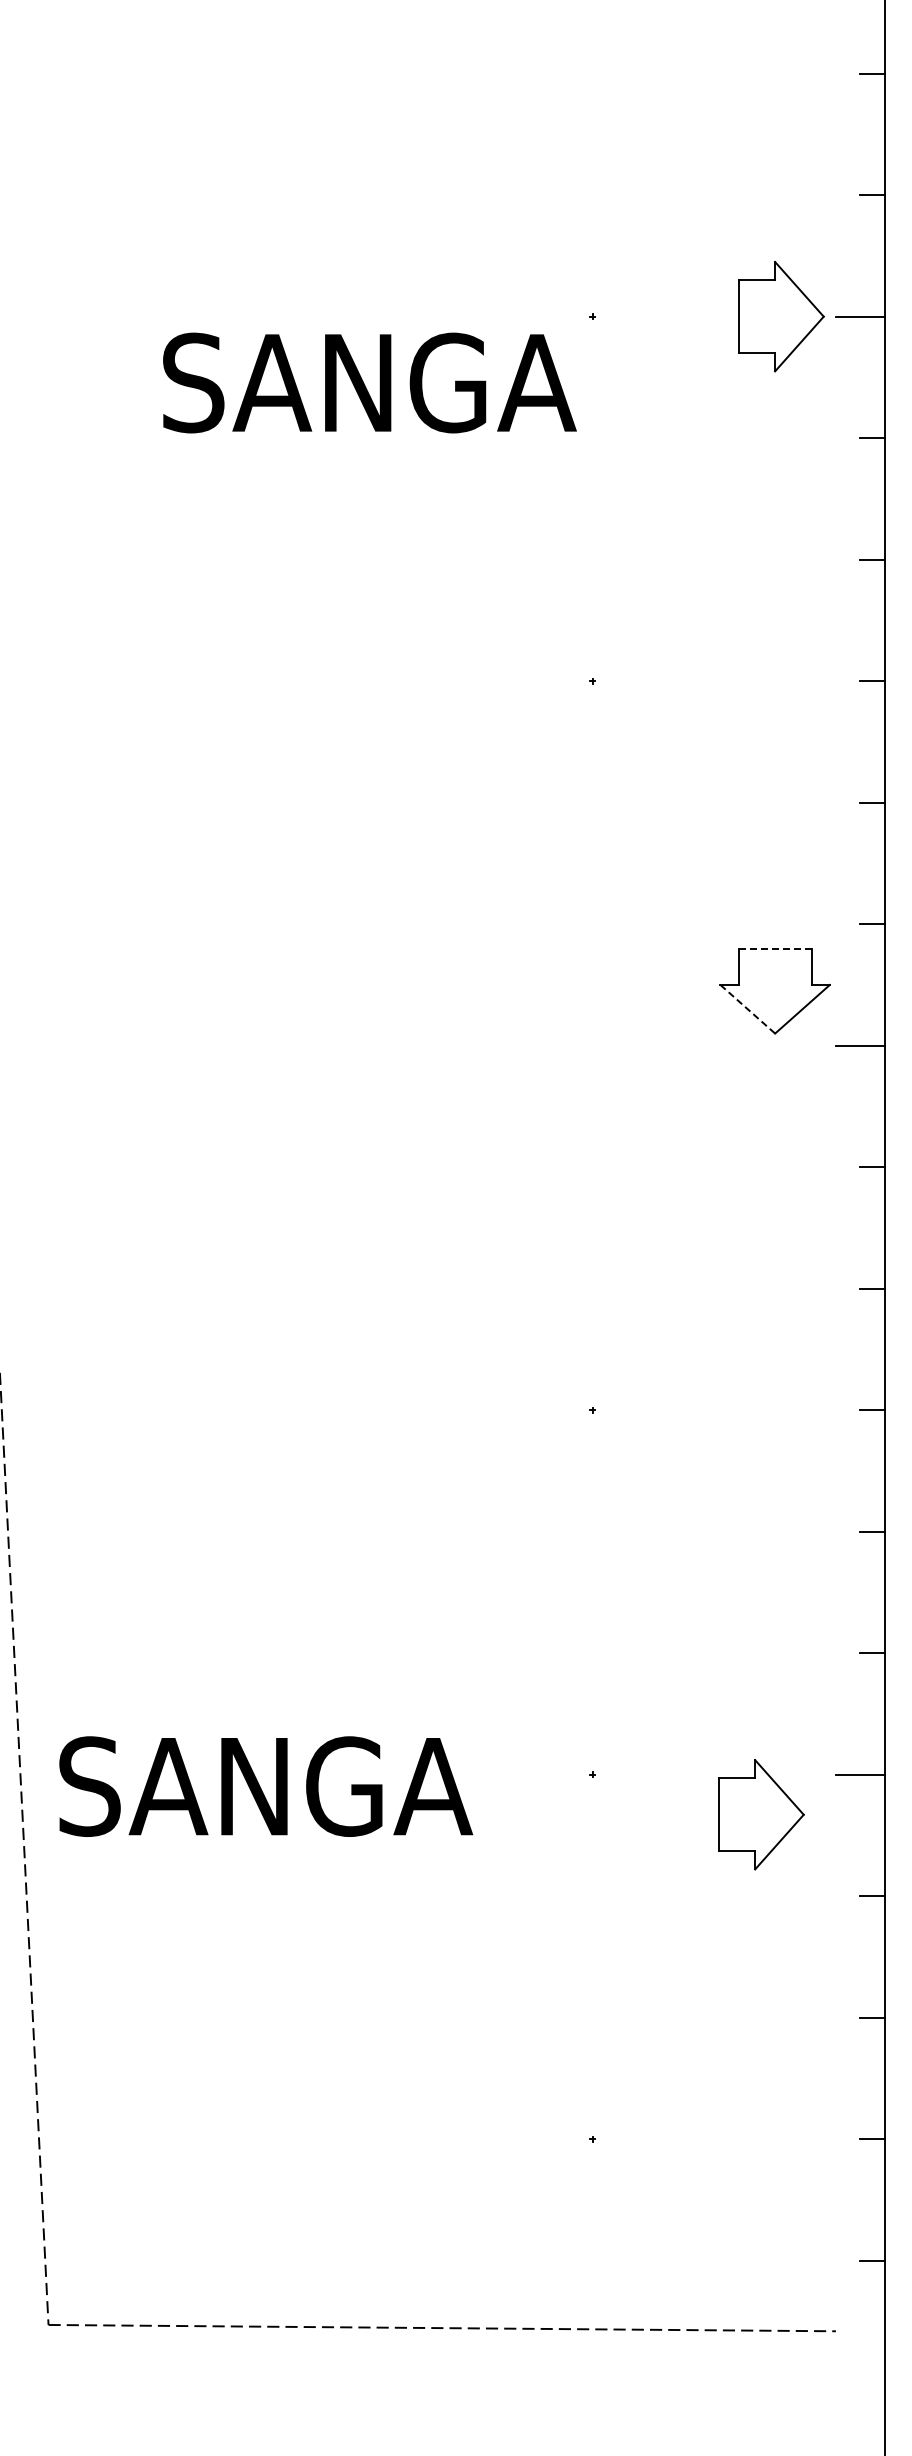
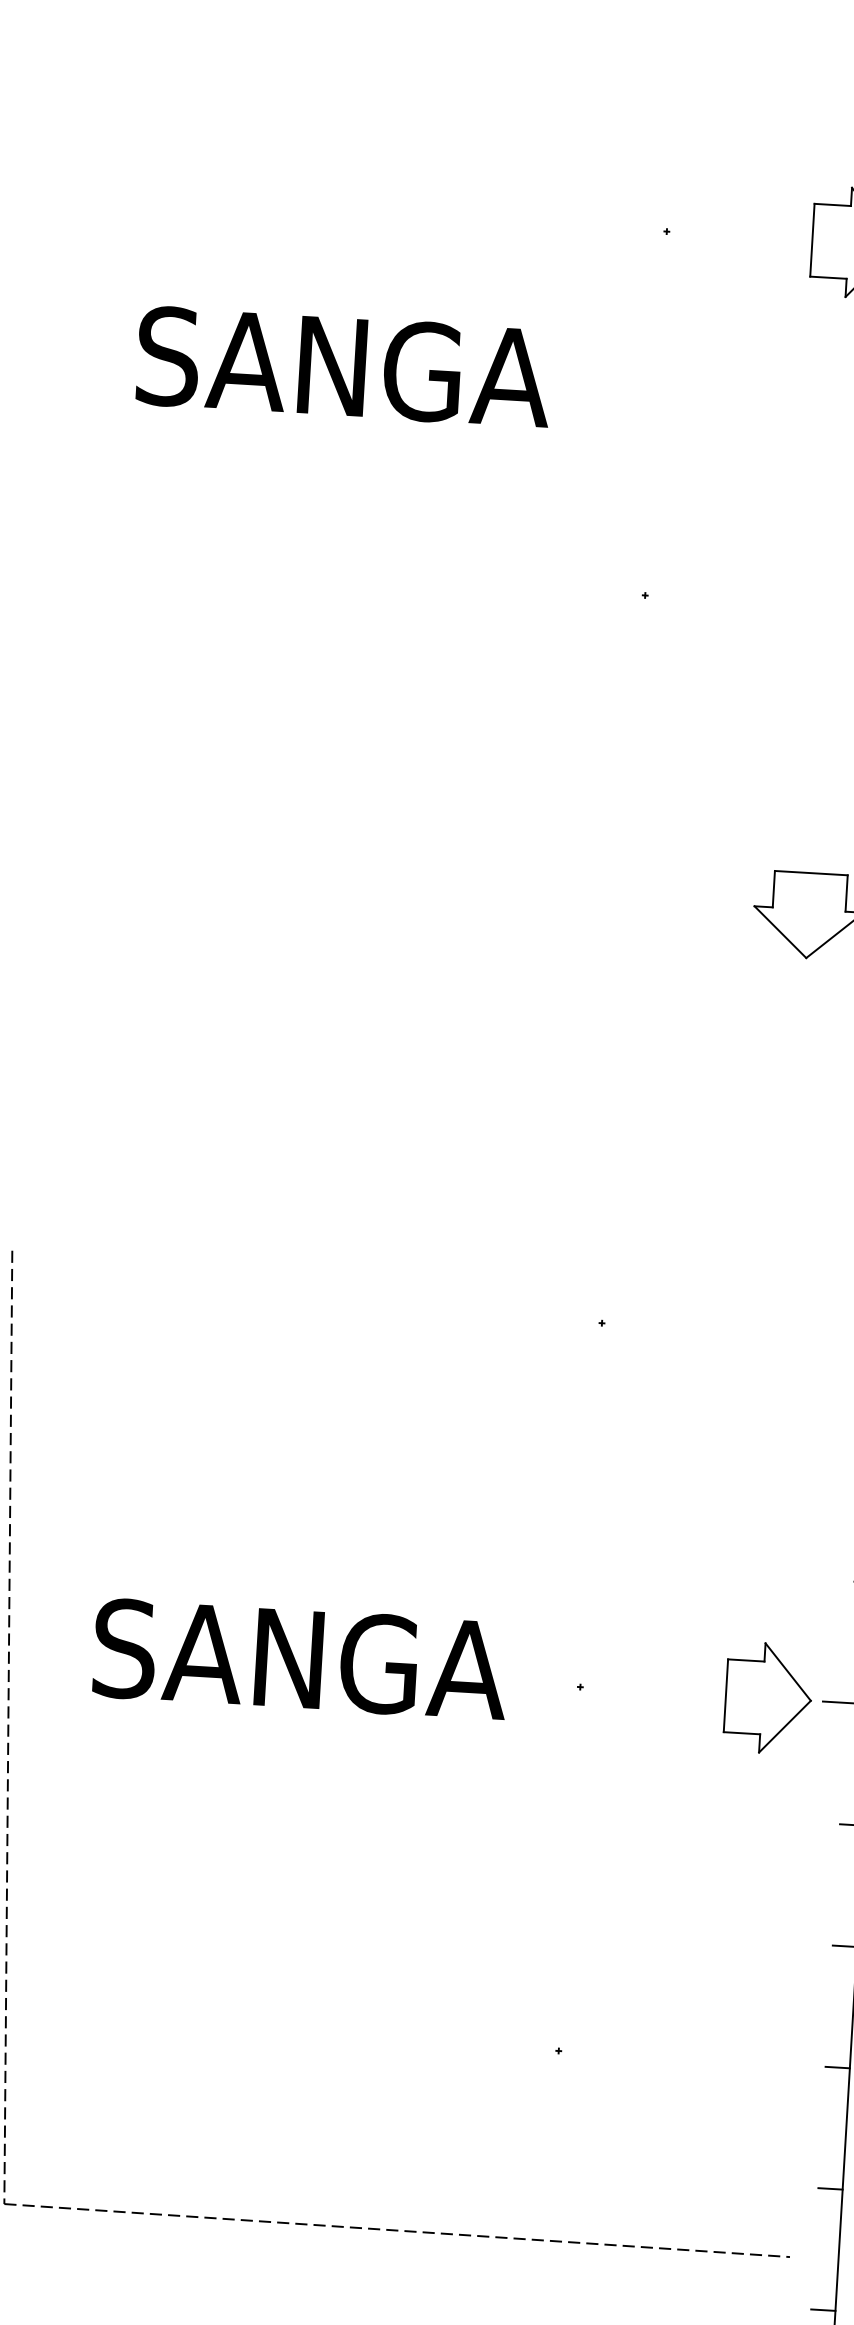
text: (369, 382) -> (343, 366), moved
line: (774, 948) -> (810, 873), dashed -> solid
line: (747, 1009) -> (780, 932), dashed -> solid
text: (266, 1786) -> (301, 1659), moved
part: (761, 1814) -> (768, 1698), moved
line: (872, 2382) -> (823, 2310), added

